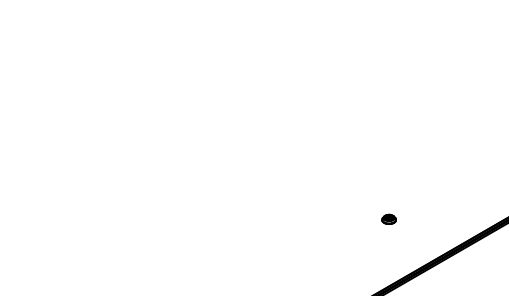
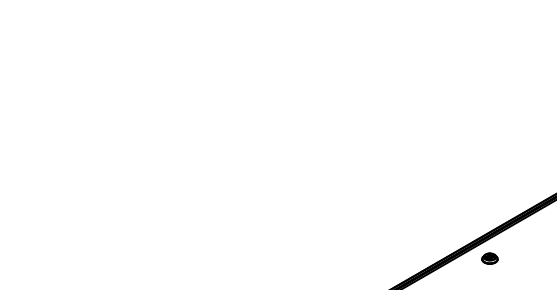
part: (388, 218) -> (489, 257), moved

